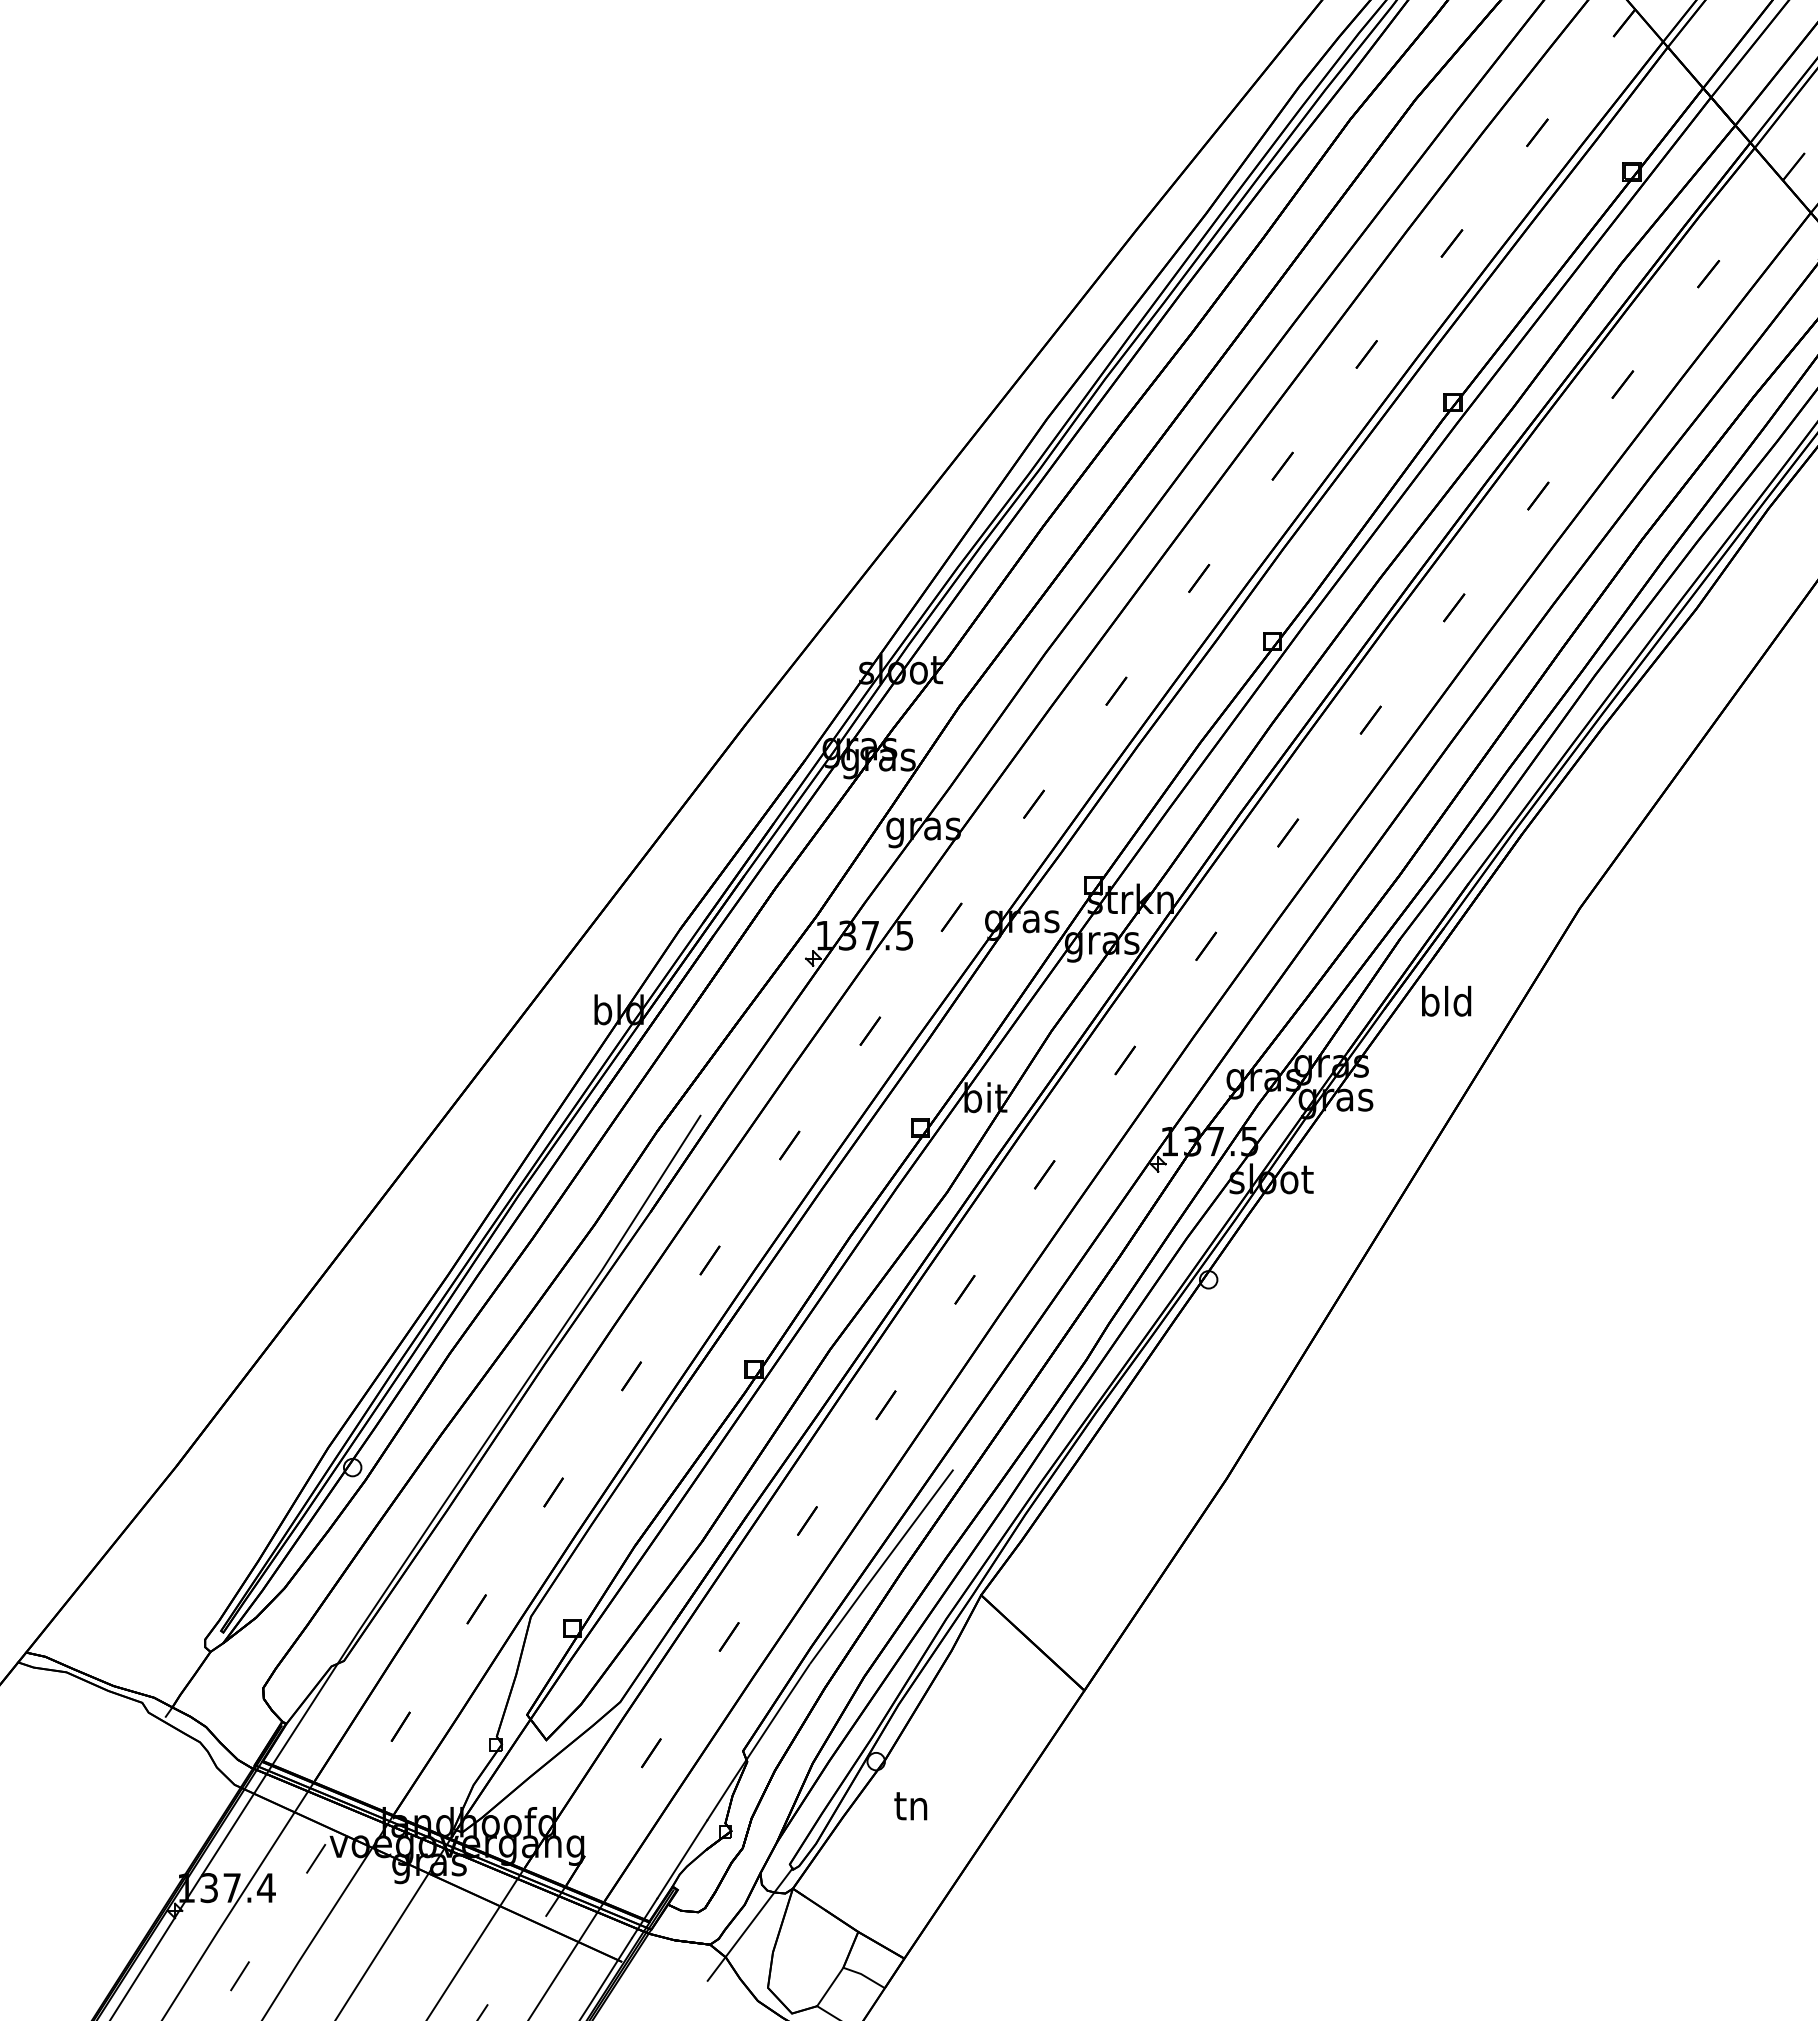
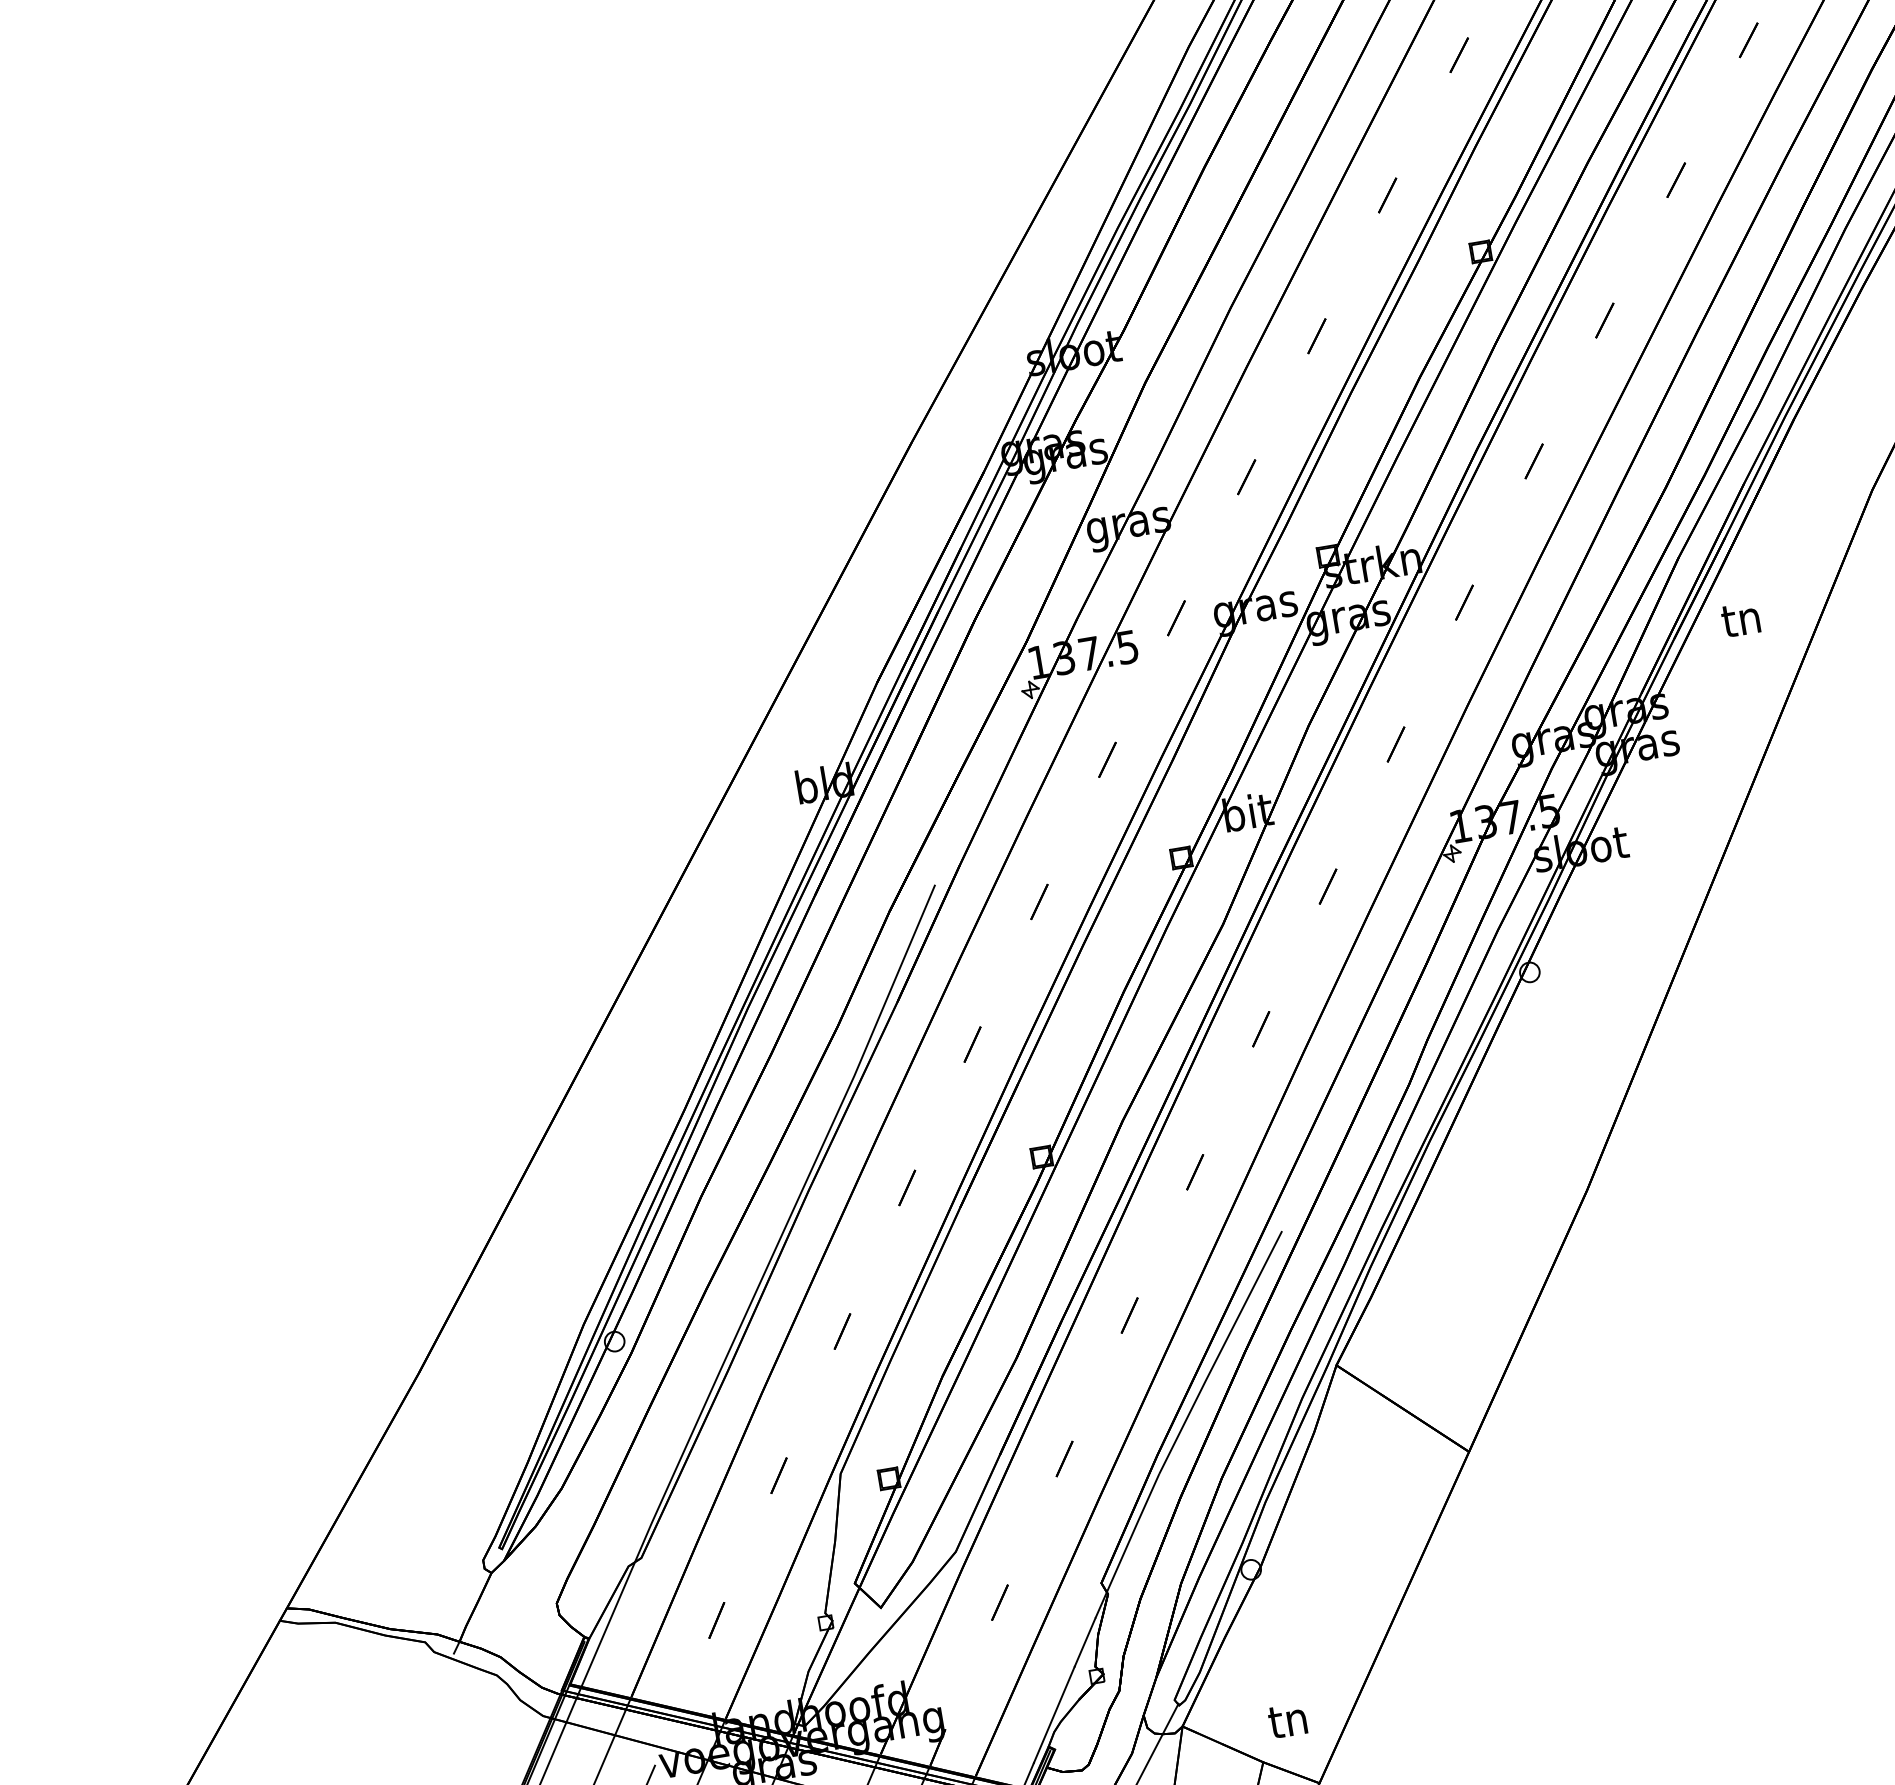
text: (1446, 1000) -> (1741, 617), bld -> tn
text: (910, 1806) -> (1287, 1721), moved

